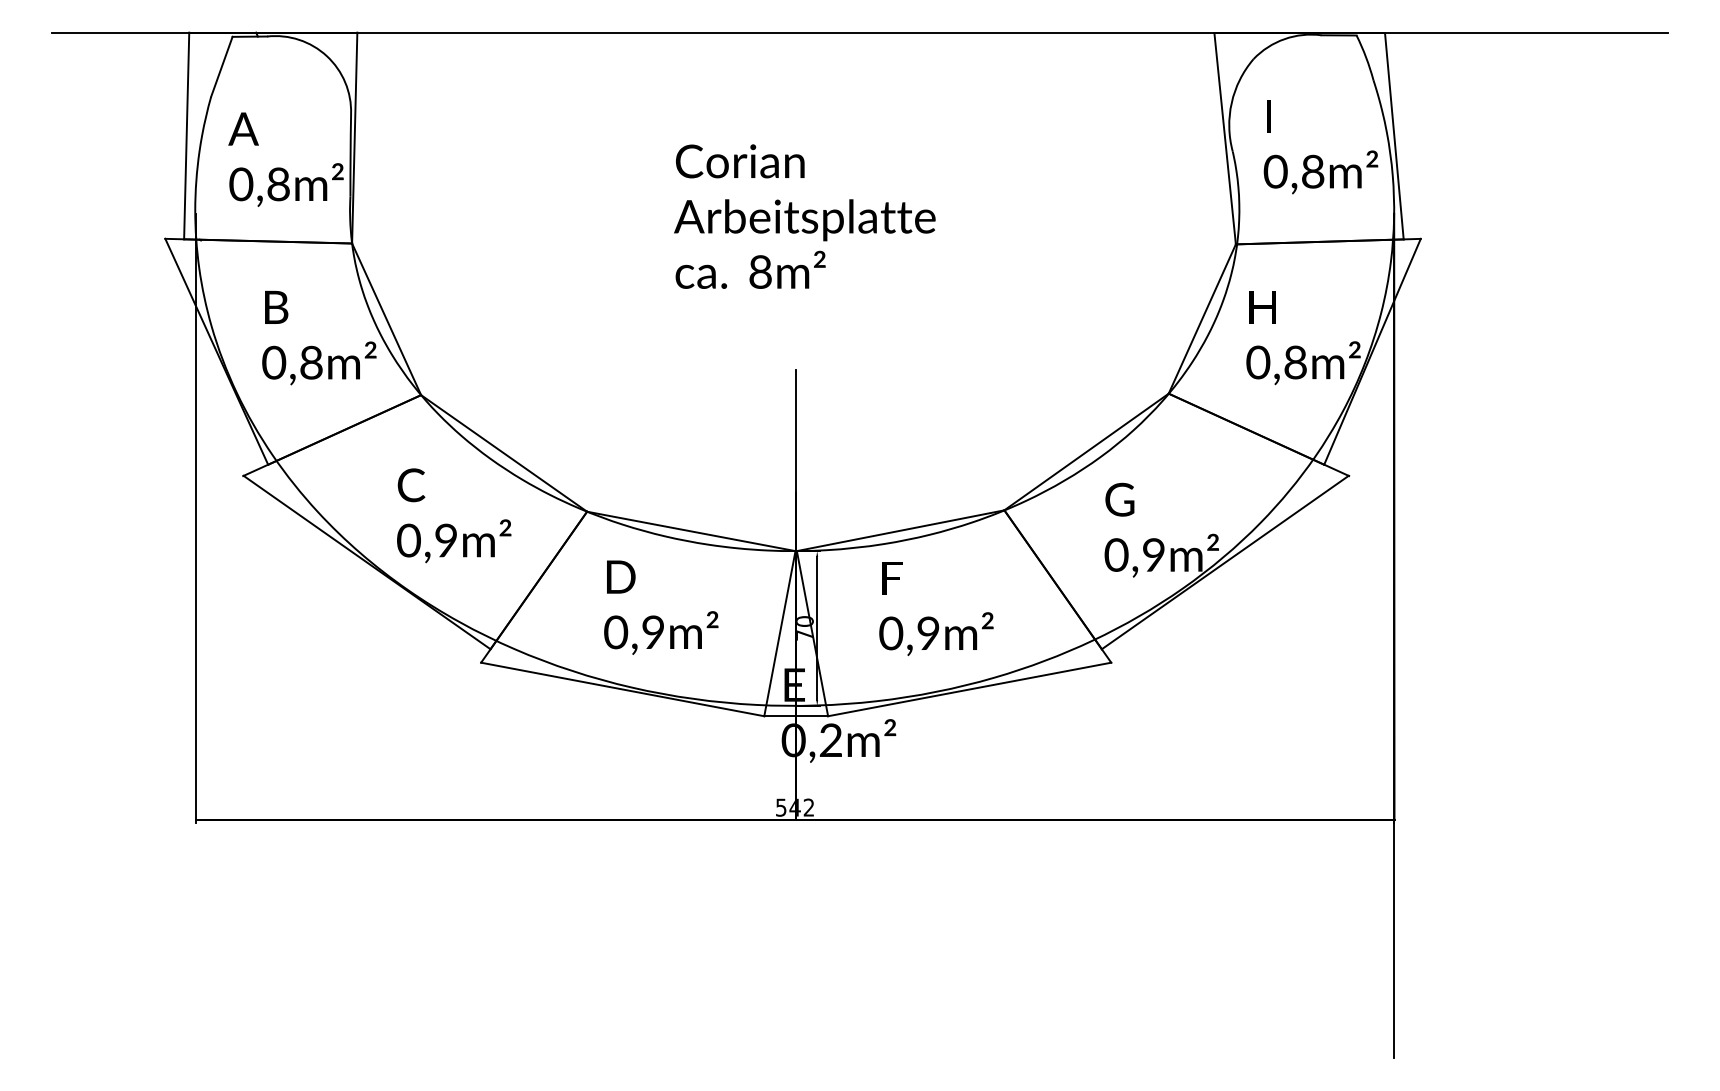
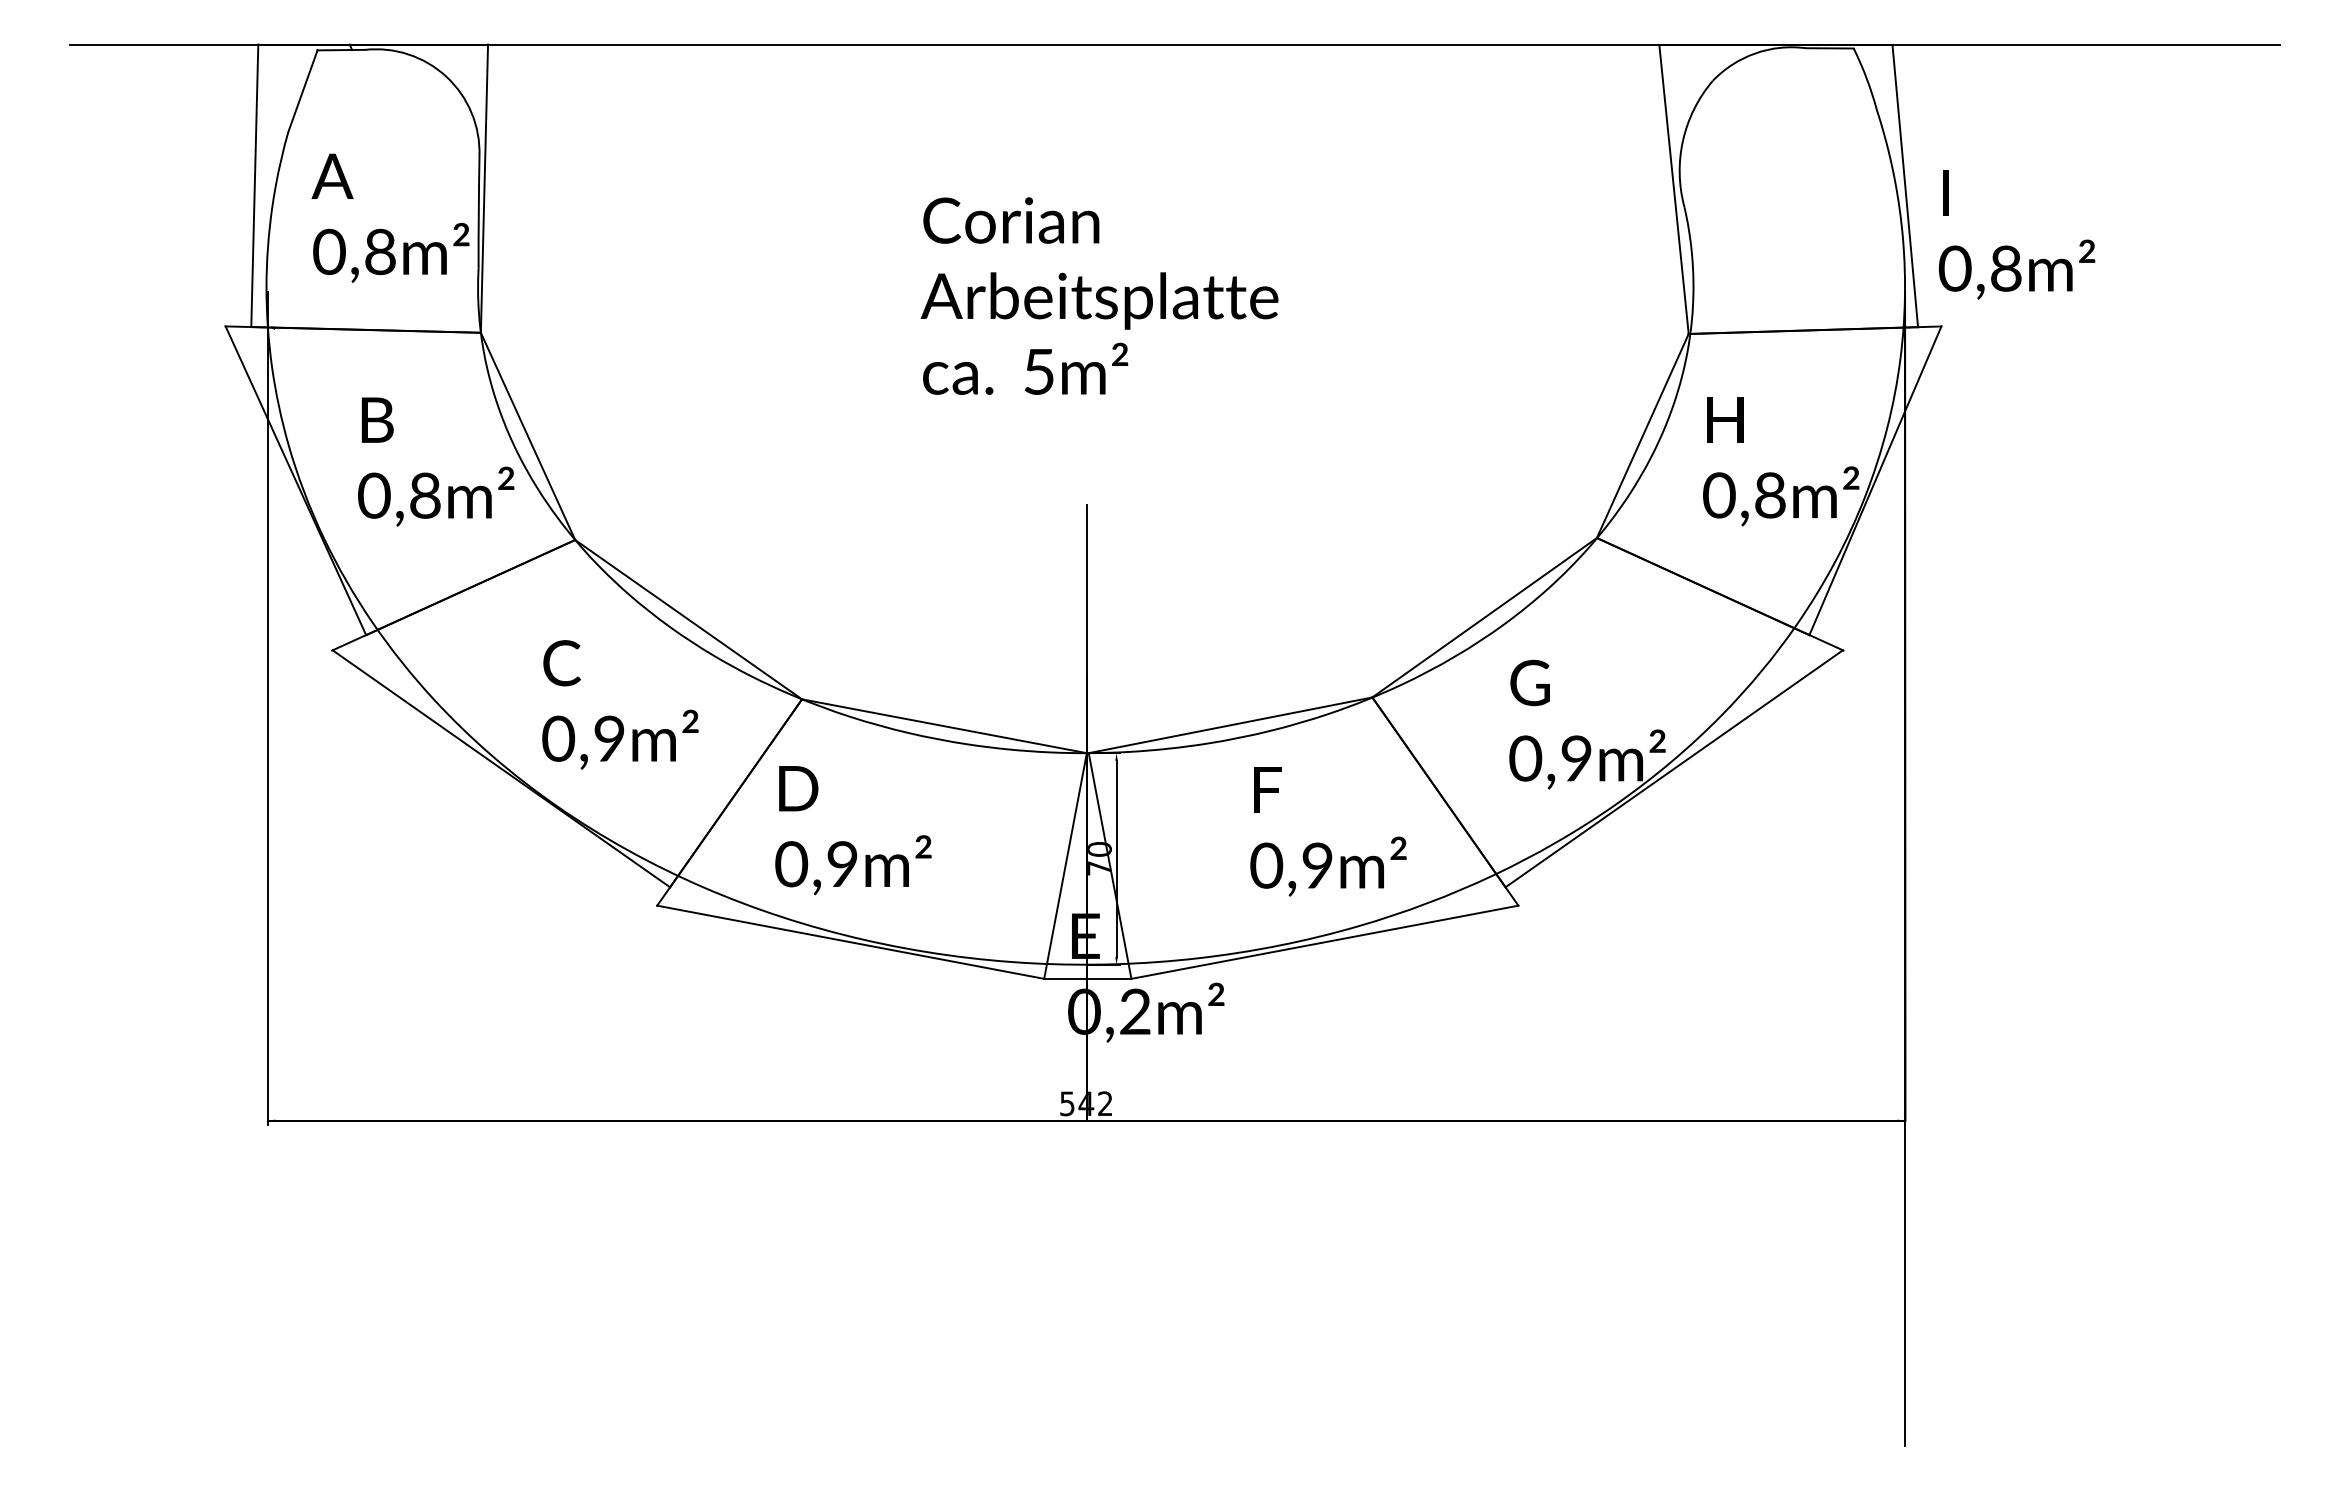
text: (1320, 146) -> (2016, 234), moved
text: (760, 271) -> (1039, 371), 8m² -> 5m²
text: (661, 607) -> (853, 830), moved
text: (936, 608) -> (1328, 831), moved

